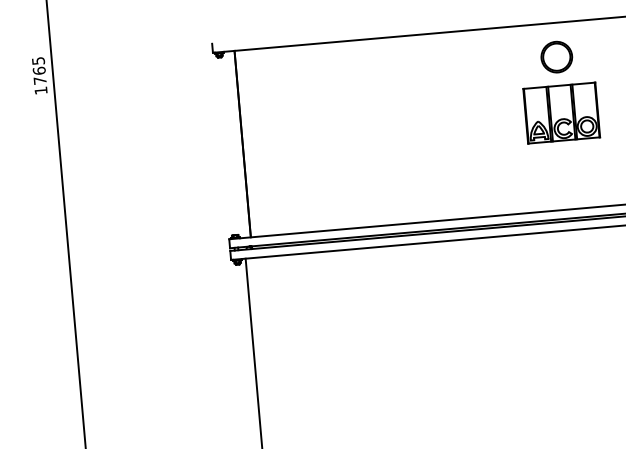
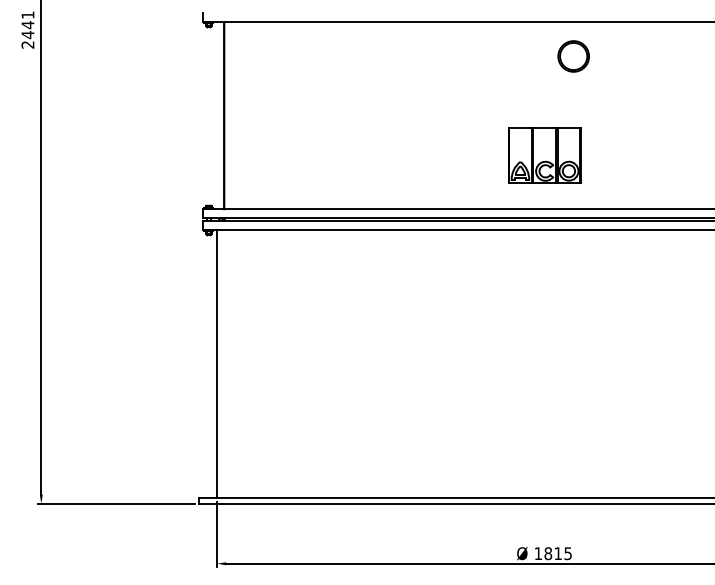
part: (556, 57) -> (573, 56), moved
text: (39, 75) -> (27, 29), 1765 -> 2441
part: (561, 112) -> (544, 155), moved

